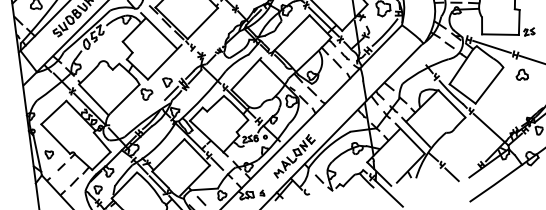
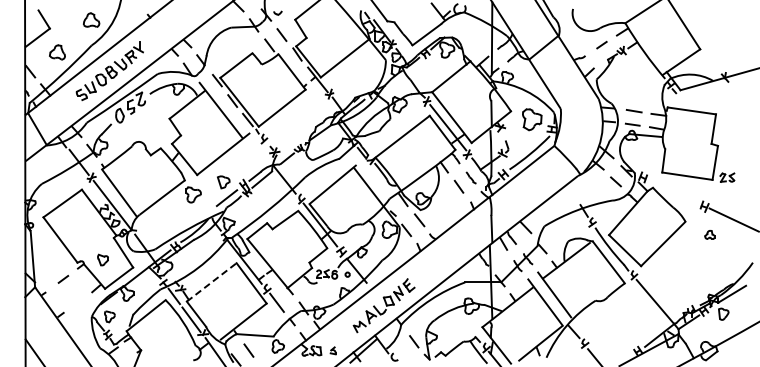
line: (491, 46) -> (673, 191), removed
part: (521, 74) -> (709, 234), size x0.6
part: (48, 154) -> (102, 259), moved
line: (168, 155) -> (212, 282), solid -> dashed
line: (74, 181) -> (78, 301), removed

